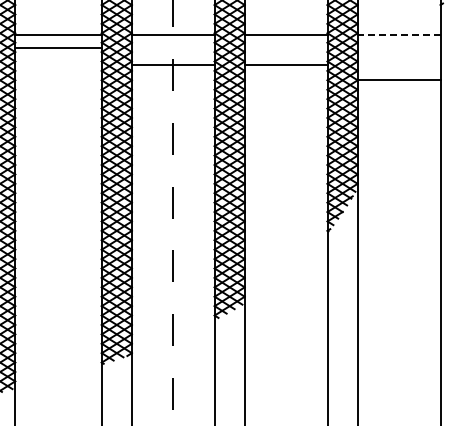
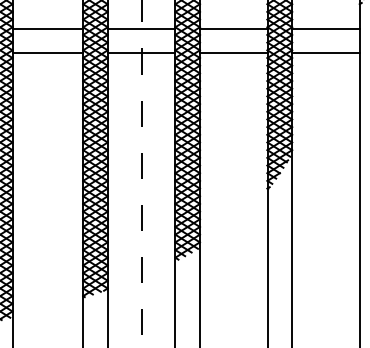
line: (398, 35) -> (325, 29), dashed -> solid
line: (58, 48) -> (47, 53), moved
line: (398, 80) -> (325, 53), moved

